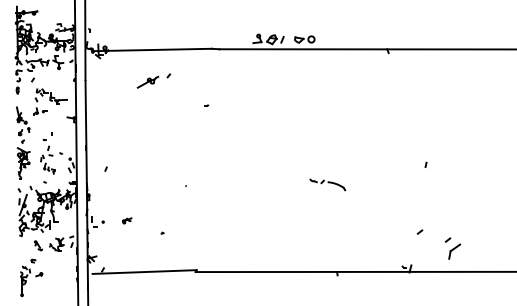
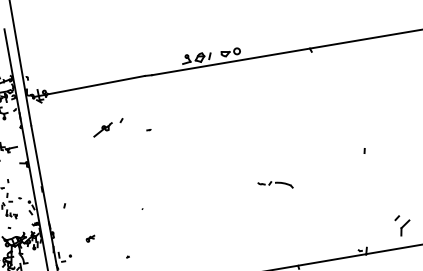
part: (153, 80) -> (107, 127), moved
part: (127, 220) -> (90, 238), moved
line: (419, 231) -> (369, 214), removed

